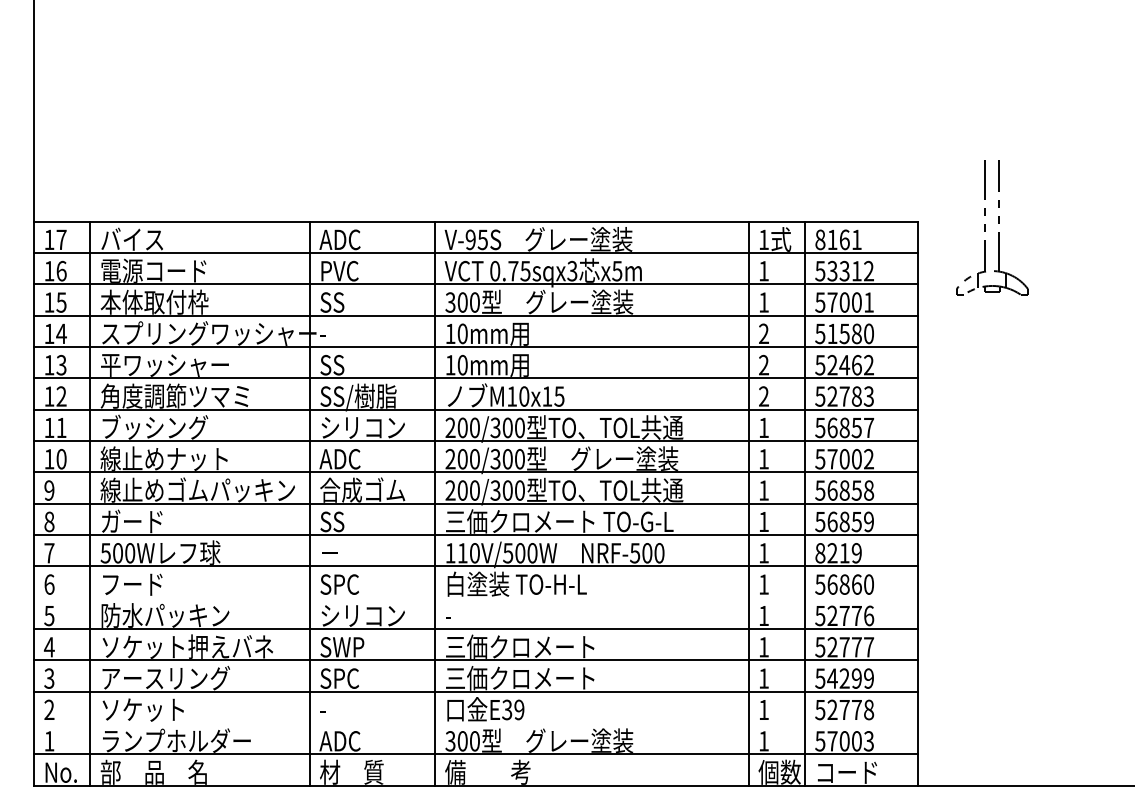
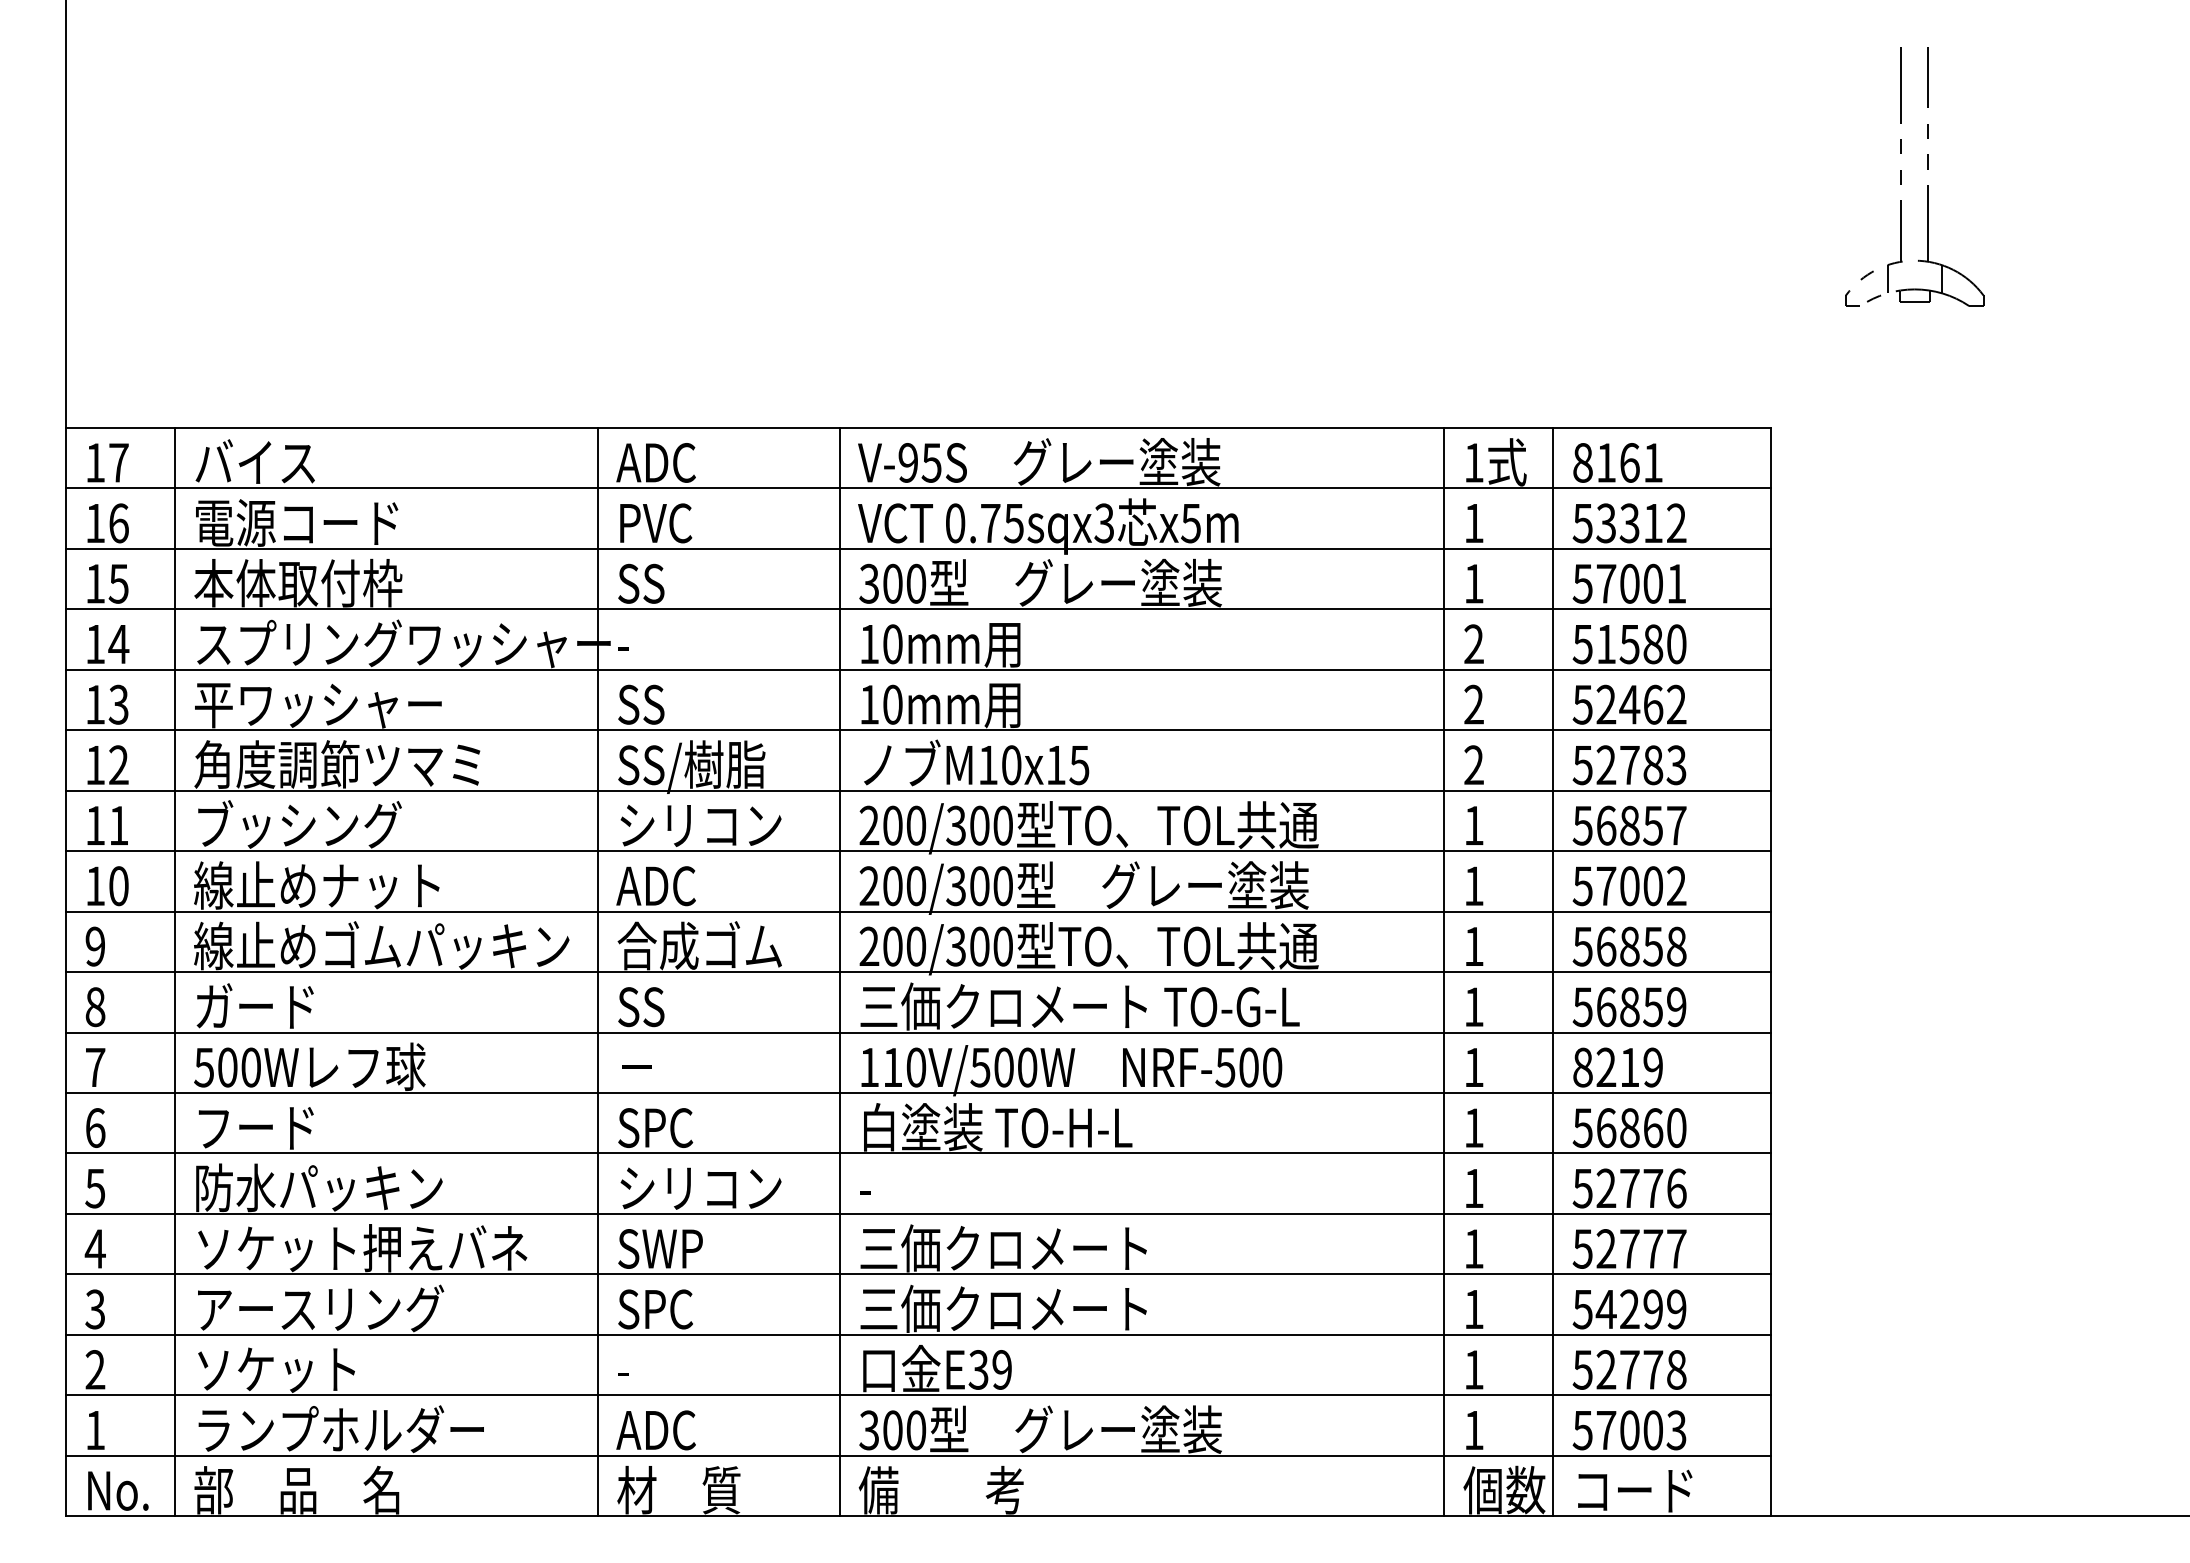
part: (985, 227) -> (1901, 176), moved
line: (475, 597) -> (917, 1152), added
line: (475, 723) -> (917, 1396), added

